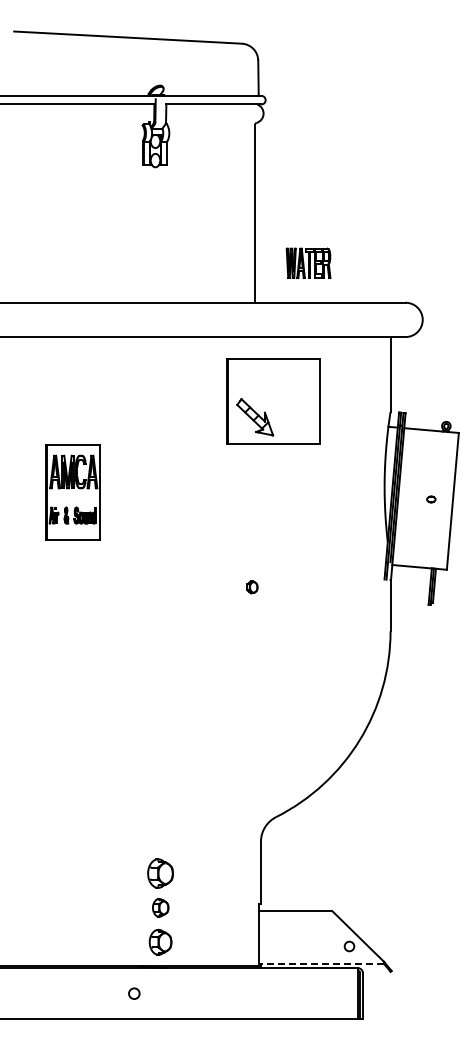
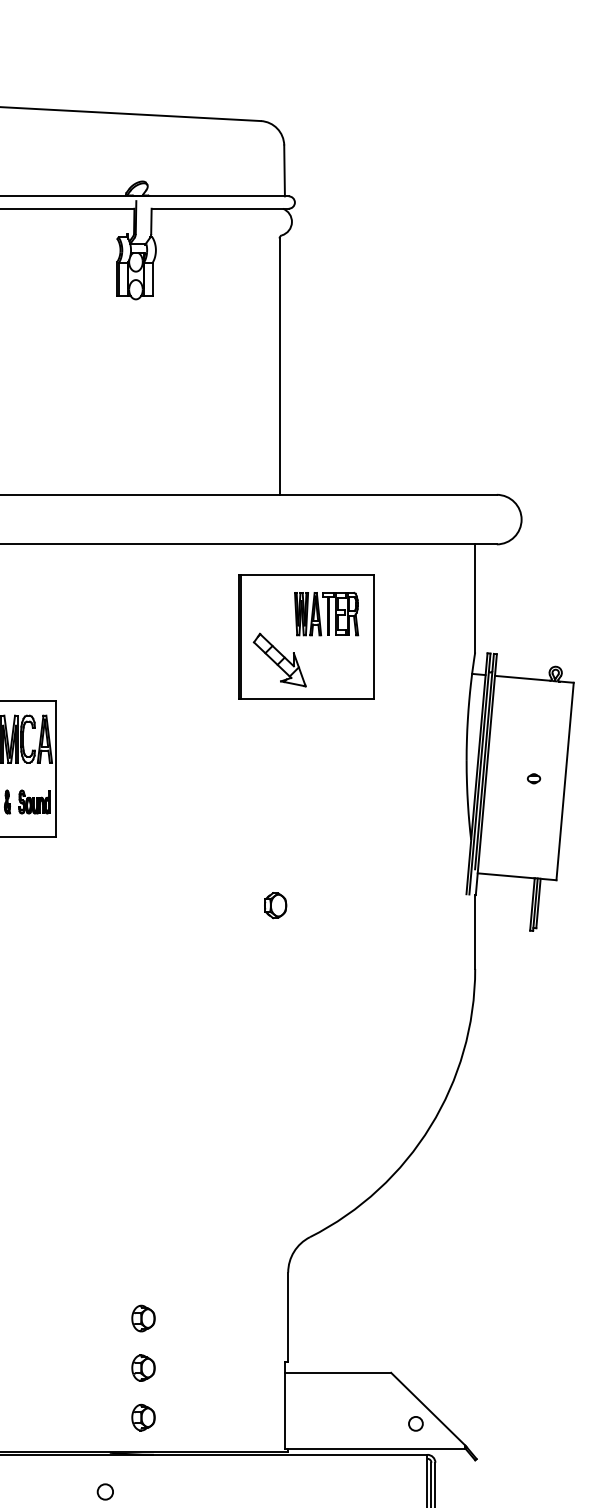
part: (308, 262) -> (326, 612), moved
part: (252, 587) -> (275, 905), size x1.43
part: (160, 873) -> (143, 1318), size x0.62
part: (160, 941) -> (143, 1416), size x0.71
line: (320, 963) -> (374, 1448), dashed -> solid

